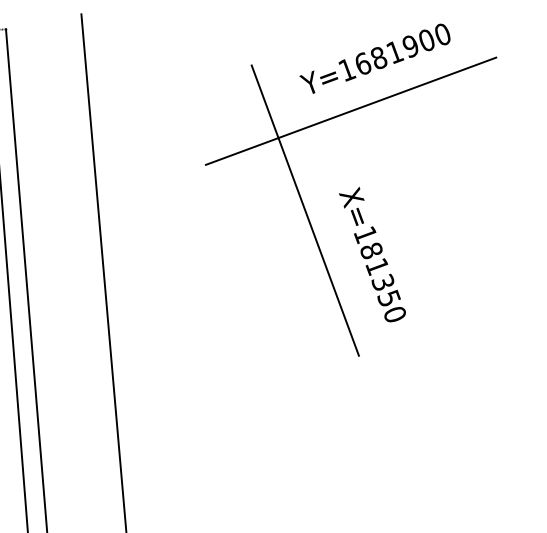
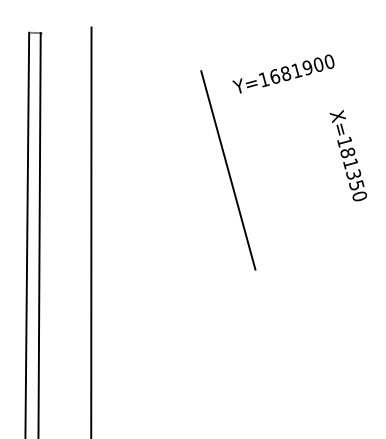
line: (351, 111) -> (264, 107), removed
text: (372, 254) -> (348, 155), moved

